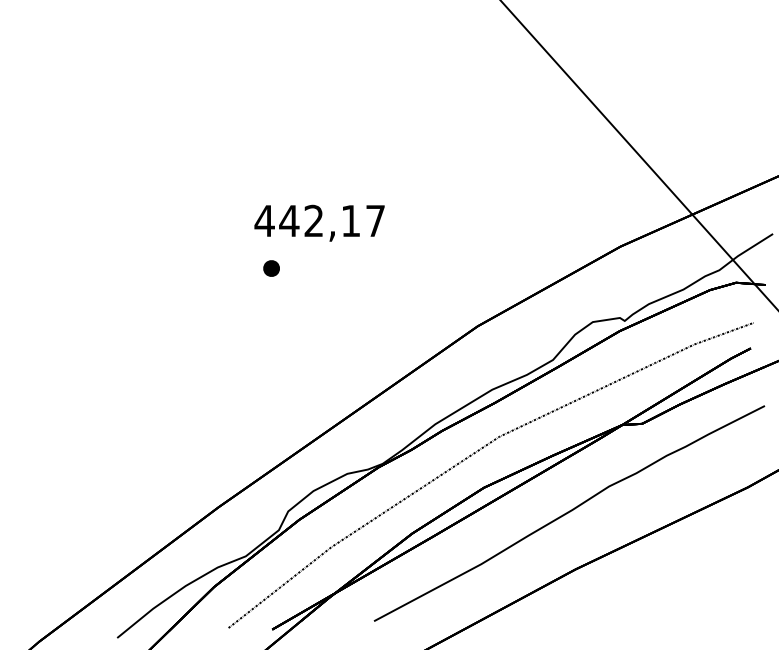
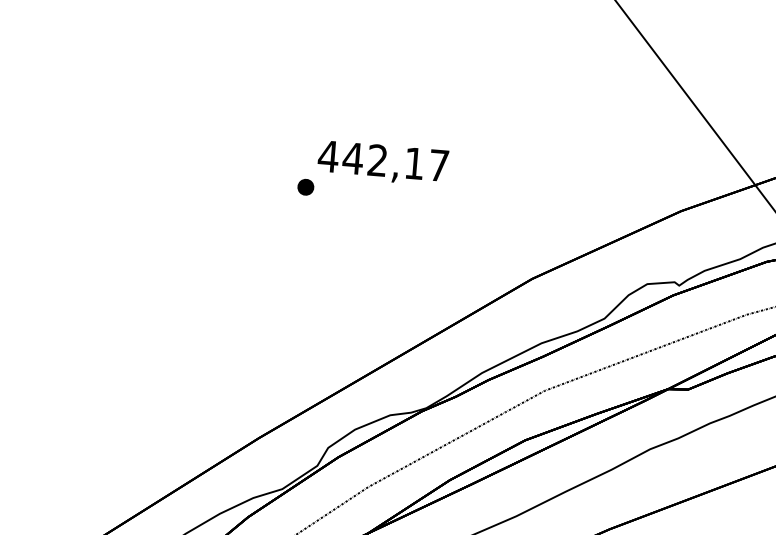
part: (271, 268) -> (305, 187), moved

